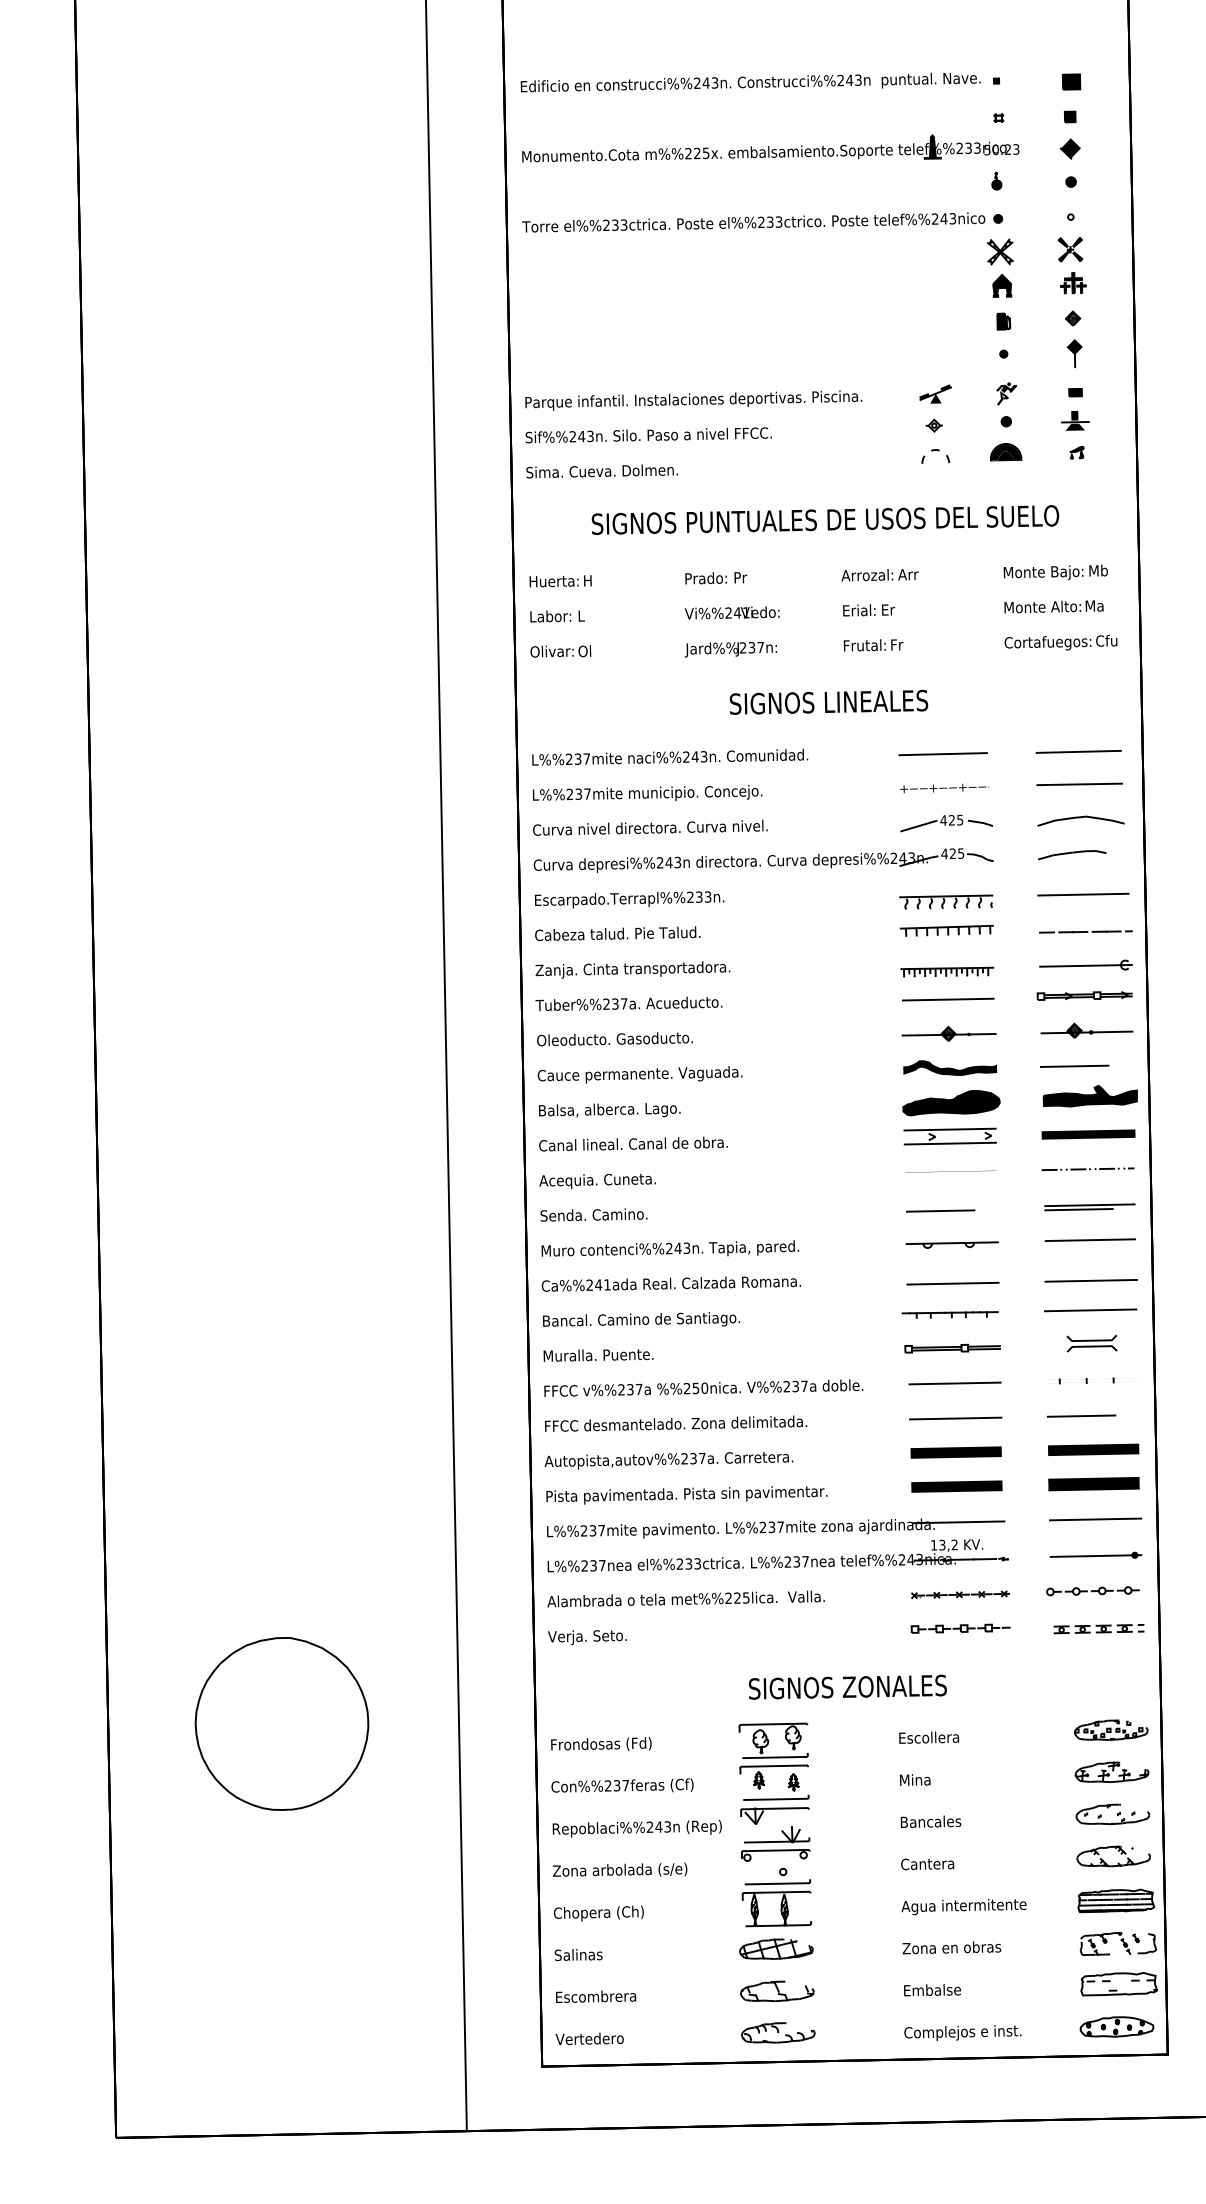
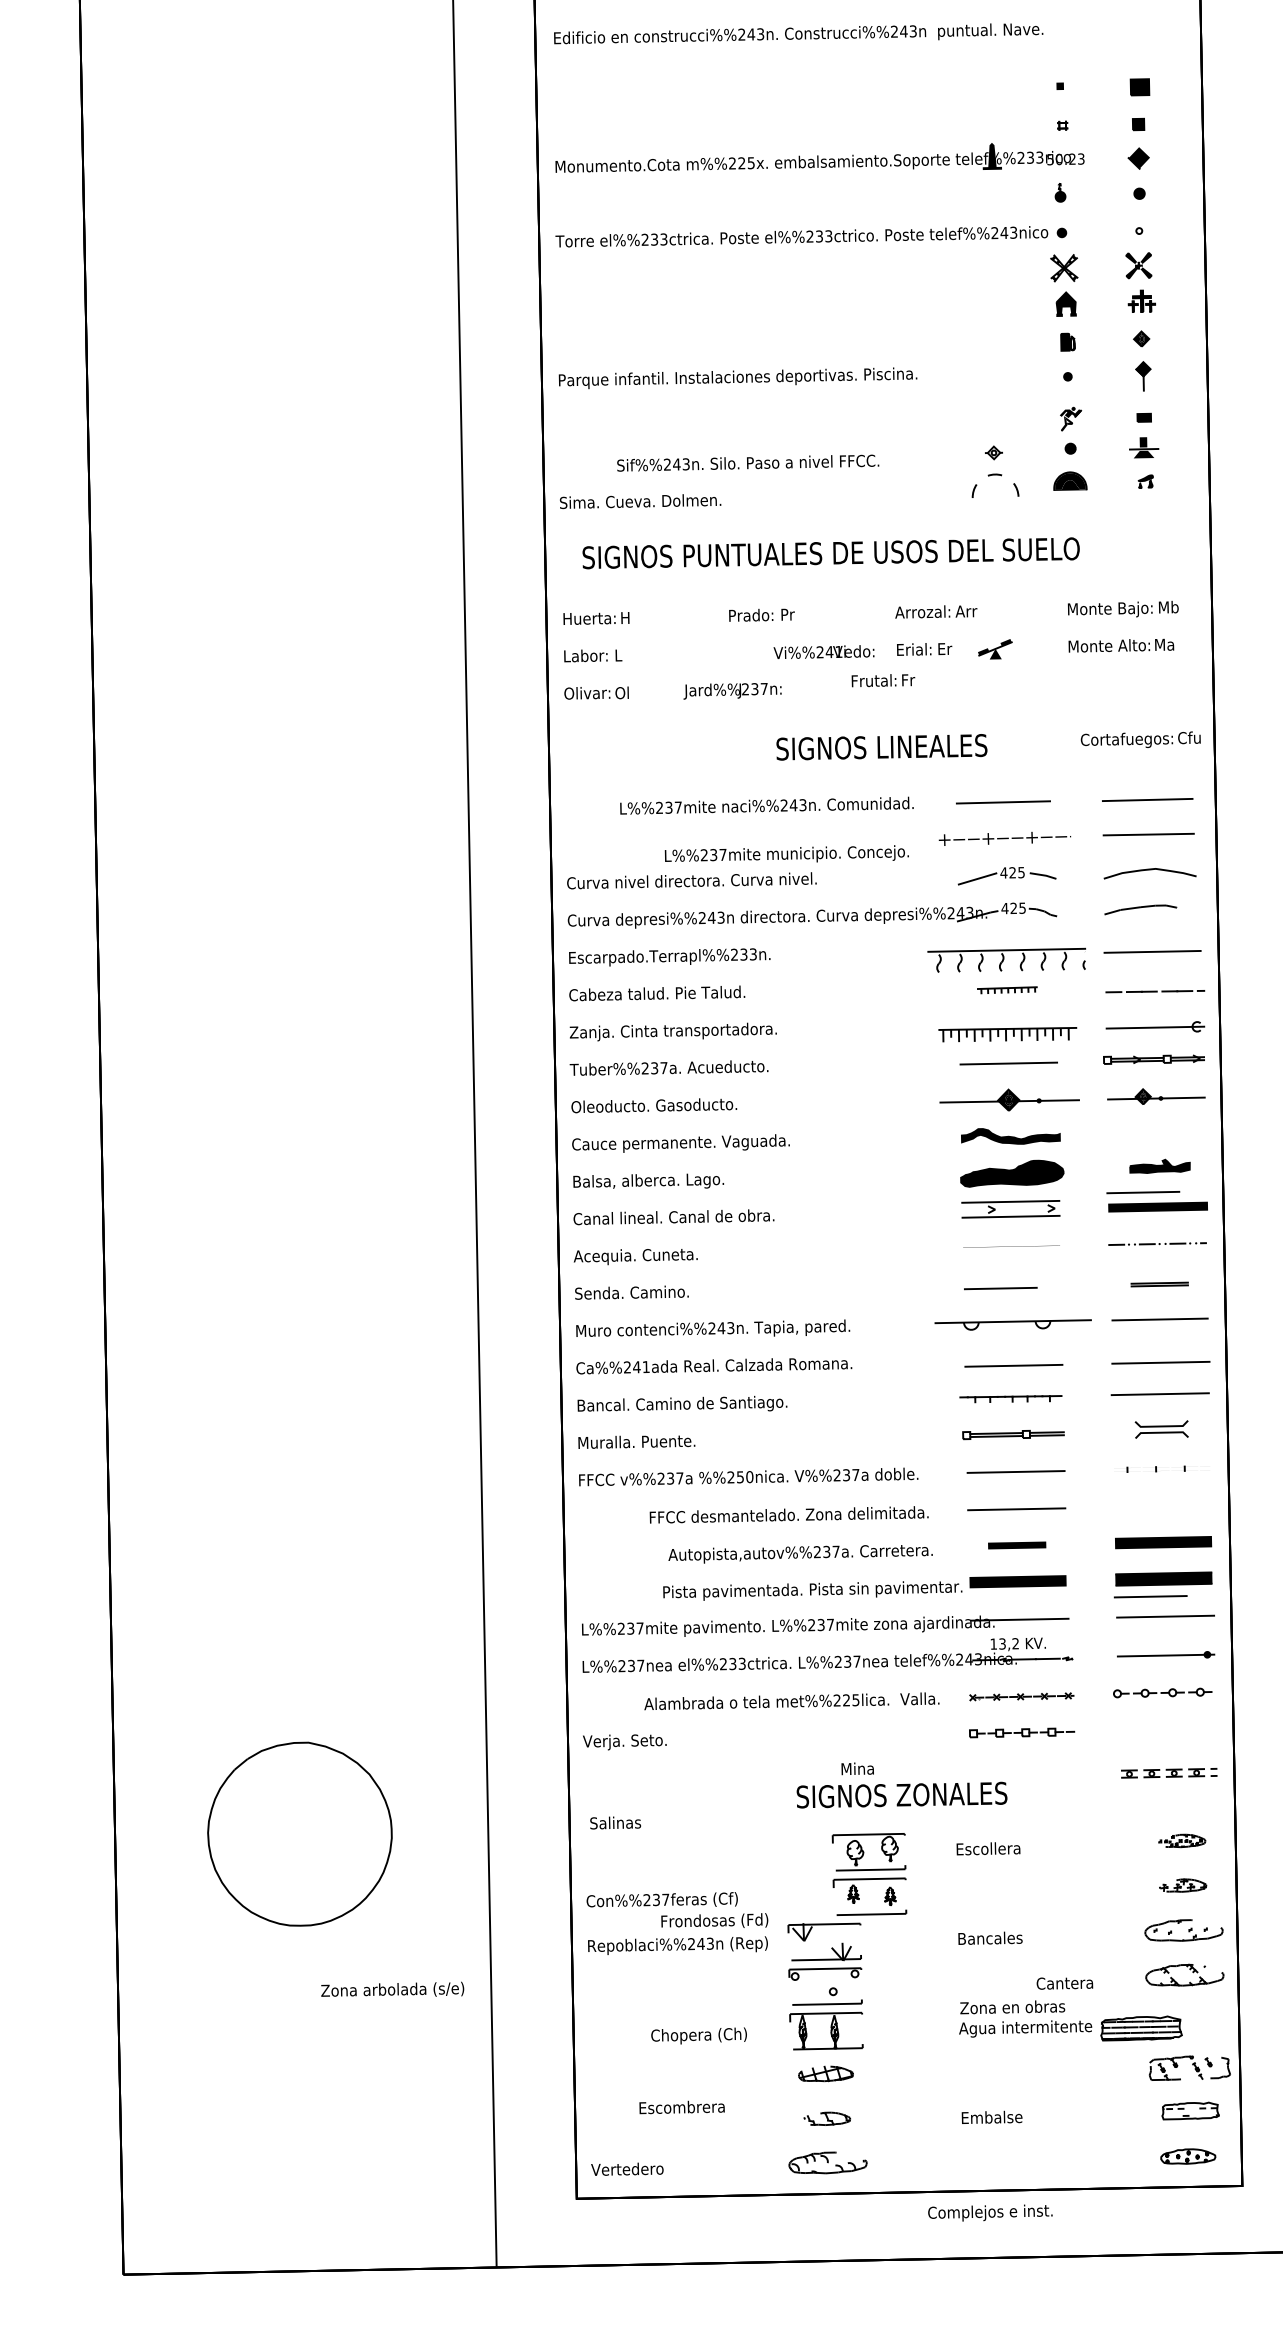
text: (750, 82) -> (798, 33), moved
part: (935, 394) -> (995, 649), moved
text: (693, 400) -> (737, 378), moved
text: (649, 434) -> (748, 462), moved
part: (935, 456) -> (995, 485), size x1.6
text: (824, 520) -> (830, 553), moved
text: (731, 612) -> (823, 651), moved
text: (1060, 642) -> (1140, 739), moved
text: (873, 645) -> (883, 680), moved
text: (730, 649) -> (732, 691), moved
text: (669, 757) -> (766, 805), moved
part: (944, 788) -> (1004, 838), size x1.4
text: (647, 792) -> (786, 853), moved
part: (946, 901) -> (1006, 959), size x1.6
part: (947, 930) -> (1007, 990), size x0.6
part: (947, 971) -> (1007, 1033), size x1.4
part: (948, 1033) -> (1009, 1099), size x1.4
line: (1074, 1066) -> (1143, 1192), moved
part: (1089, 1096) -> (1159, 1166), size x0.6
part: (1089, 1207) -> (1159, 1284), size x0.6
part: (951, 1244) -> (1012, 1324), size x1.6
line: (1081, 1415) -> (1150, 1596), moved
text: (675, 1423) -> (788, 1514), moved
part: (955, 1452) -> (1016, 1545), size x0.6
text: (668, 1461) -> (800, 1554), moved
text: (686, 1494) -> (812, 1590), moved
text: (685, 1599) -> (791, 1701), moved
part: (1099, 1629) -> (1169, 1773), moved
part: (1110, 1729) -> (1181, 1840), size x0.6
text: (601, 1743) -> (714, 1920), moved
part: (774, 1761) -> (869, 1874), moved
part: (1111, 1772) -> (1182, 1885), size x0.6
text: (915, 1779) -> (857, 1768), moved
text: (927, 1864) -> (1064, 1983), moved
text: (619, 1868) -> (392, 1988), moved
part: (1116, 1900) -> (1141, 2028), moved
text: (598, 1913) -> (698, 2035), moved
text: (951, 1947) -> (1012, 2007), moved
part: (775, 1948) -> (825, 2073), size x0.7
text: (578, 1954) -> (615, 1822), moved
part: (1119, 1983) -> (1190, 2110), size x0.7
part: (776, 1991) -> (826, 2118), size x0.6
text: (595, 1996) -> (681, 2107), moved
part: (1116, 2026) -> (1187, 2156), size x0.7
text: (962, 2032) -> (990, 2212), moved

